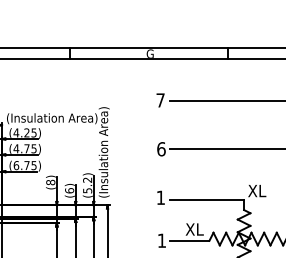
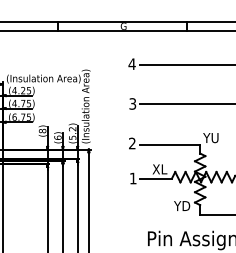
text: (159, 99) -> (131, 63), 7 -> 4
text: (161, 148) -> (132, 103), 6 -> 3
text: (256, 191) -> (210, 138), XL -> YU
text: (161, 197) -> (132, 143), 1 -> 2

